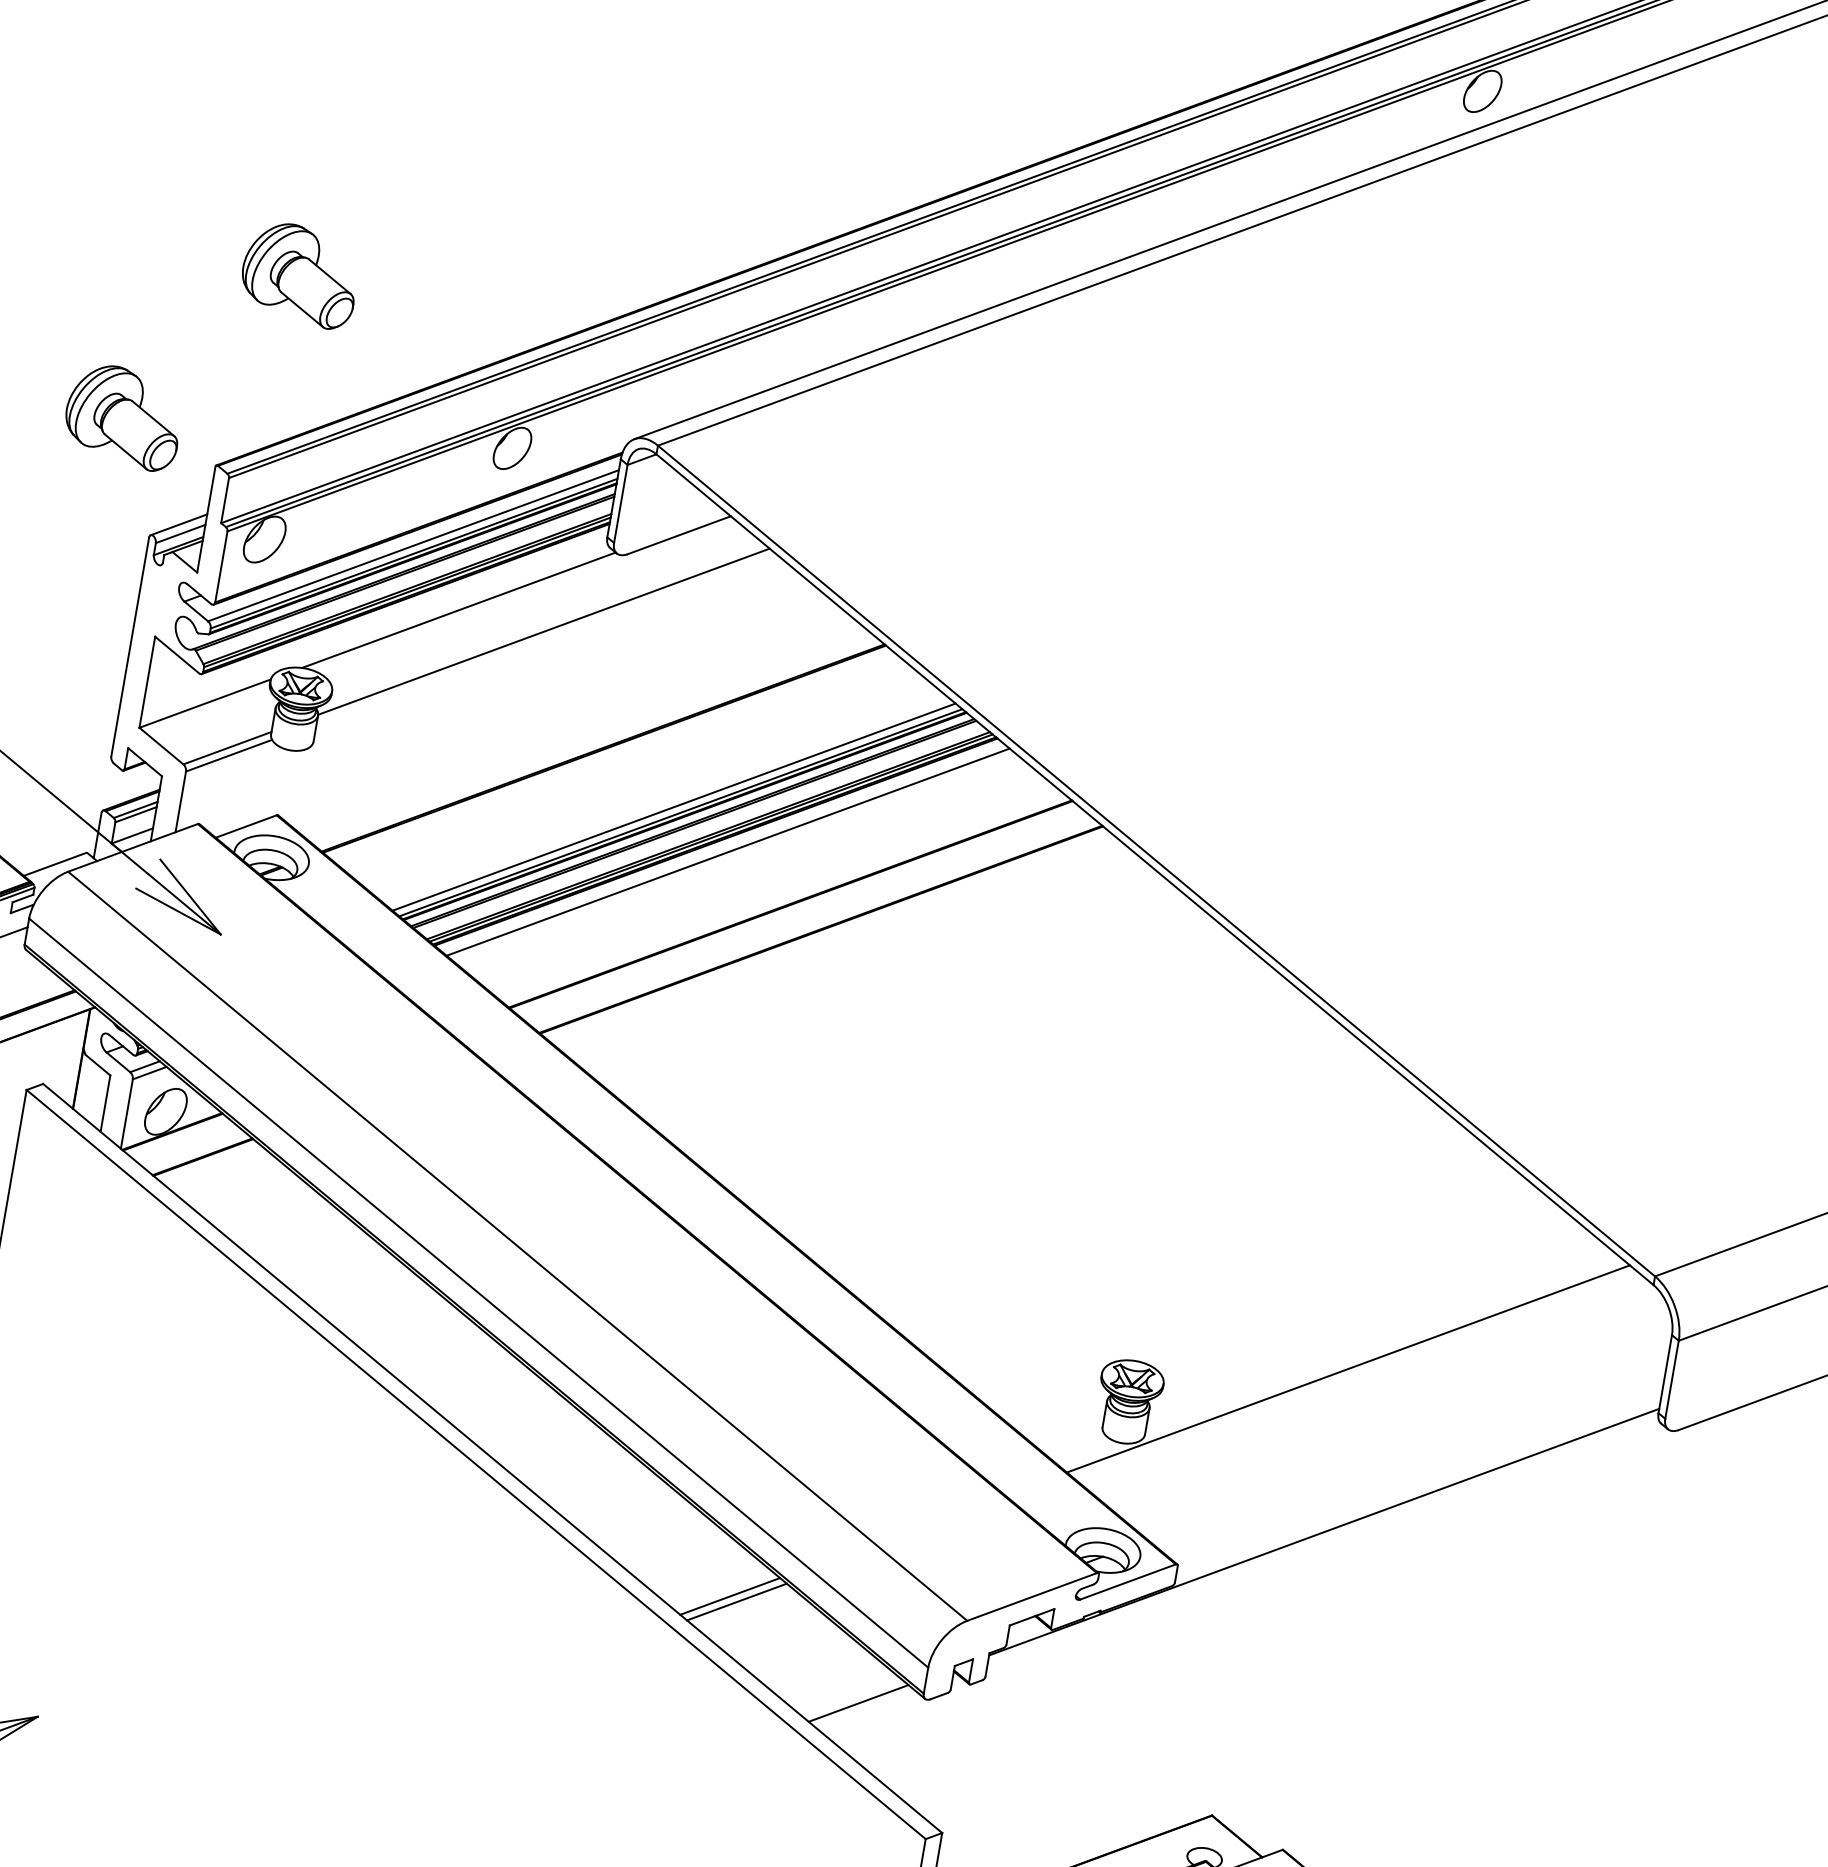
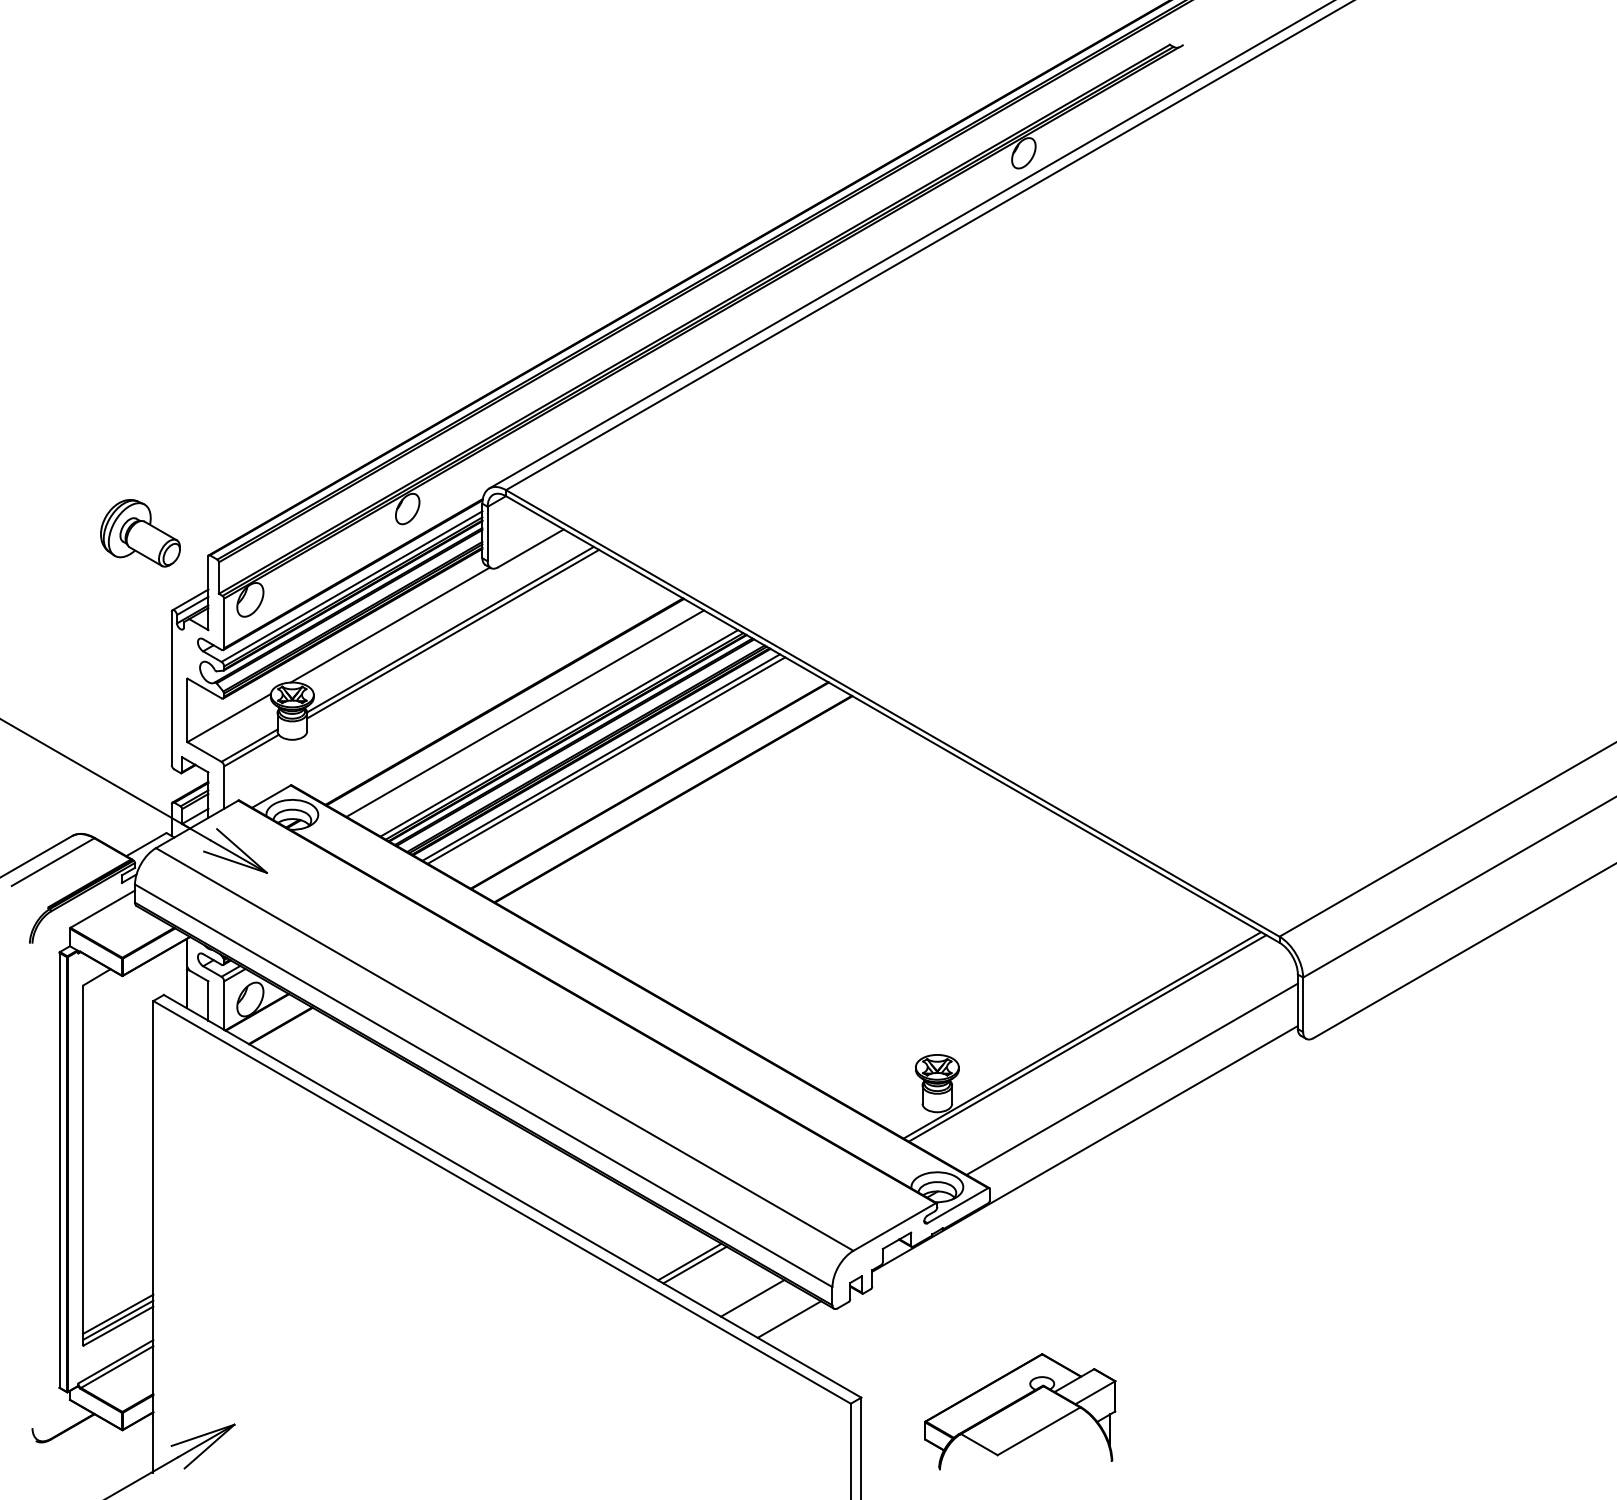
part: (300, 275) -> (243, 416), removed
line: (547, 637) -> (453, 633), added
line: (630, 770) -> (525, 713), added
line: (734, 857) -> (606, 760), added
line: (1354, 1374) -> (1087, 1038), added
line: (1408, 1442) -> (1131, 1078), added
line: (810, 1664) -> (752, 1298), added

